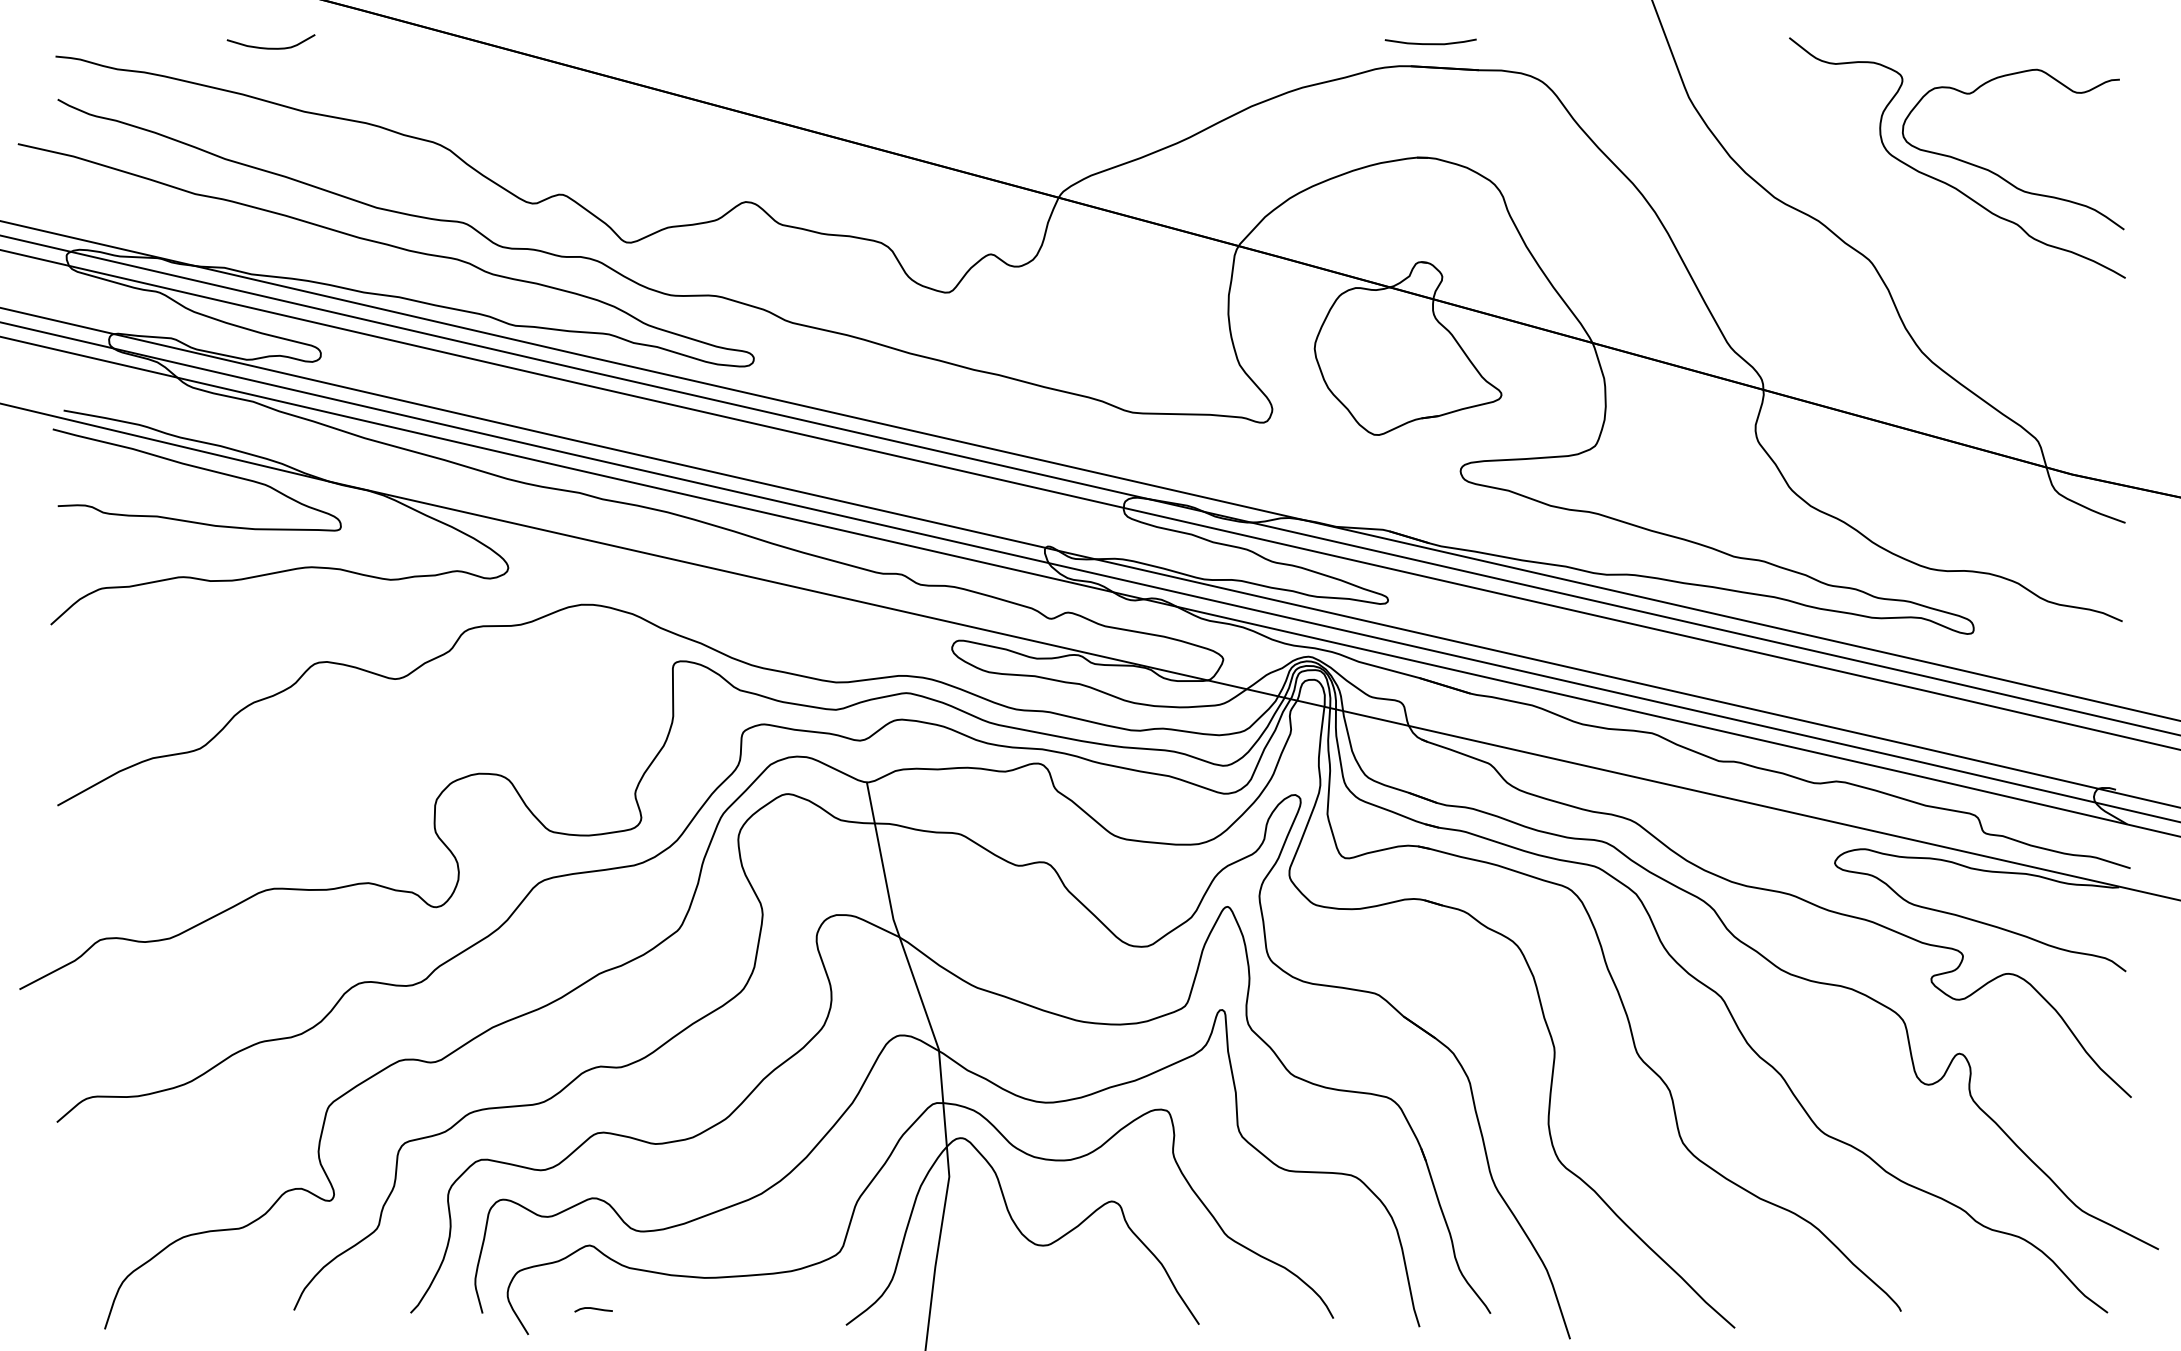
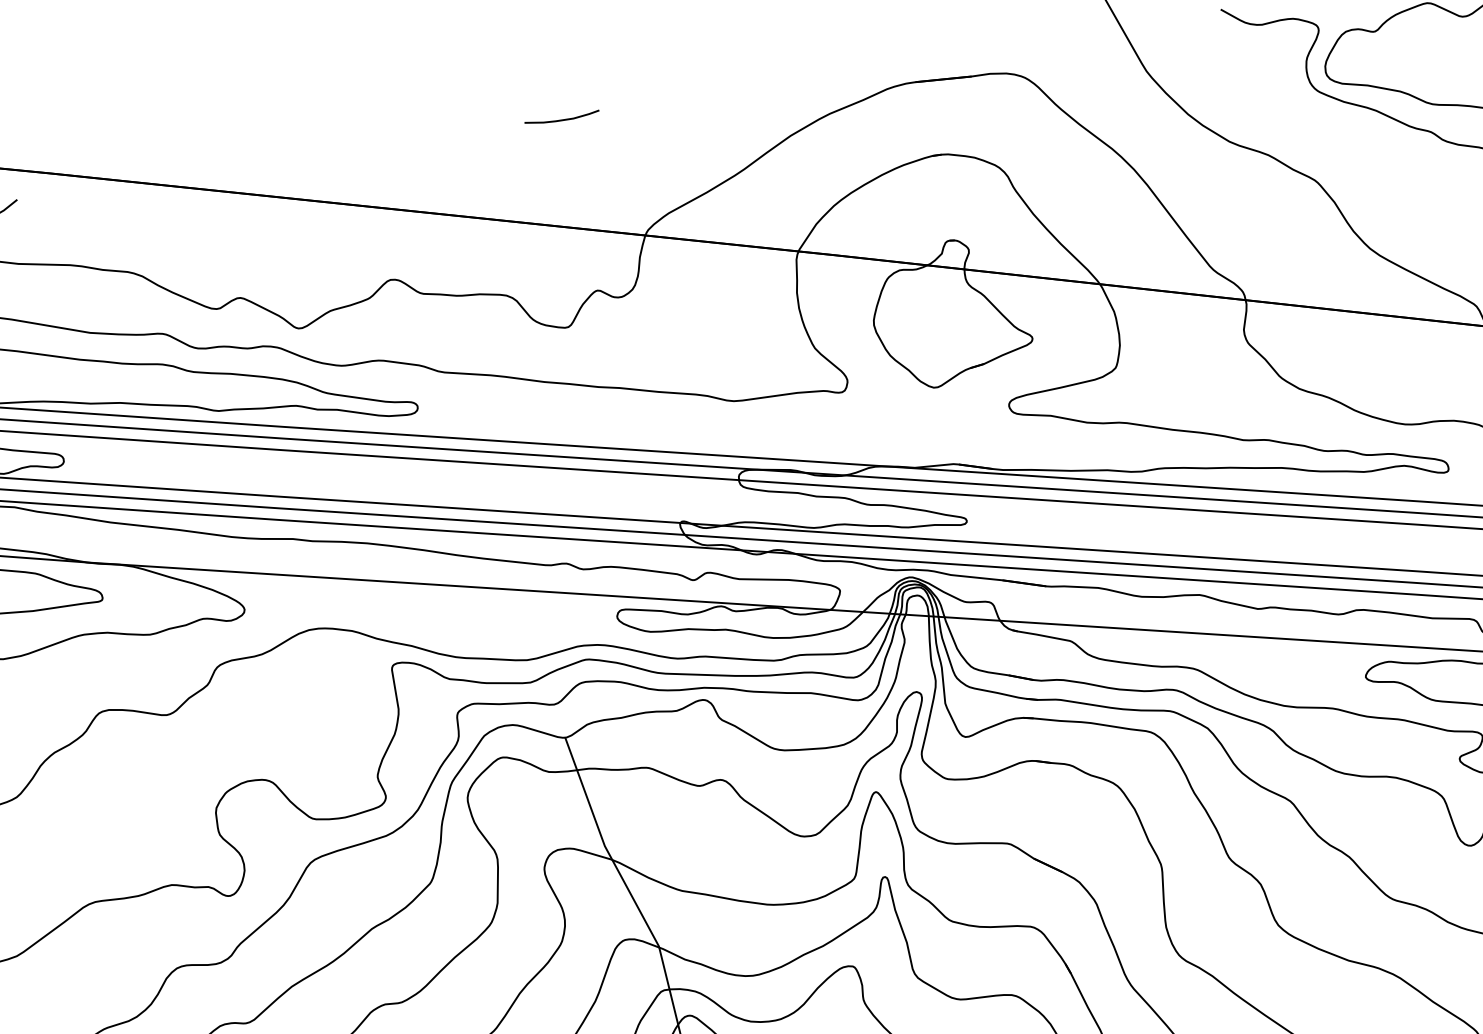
curve: (1430, 43) -> (562, 119), moved

